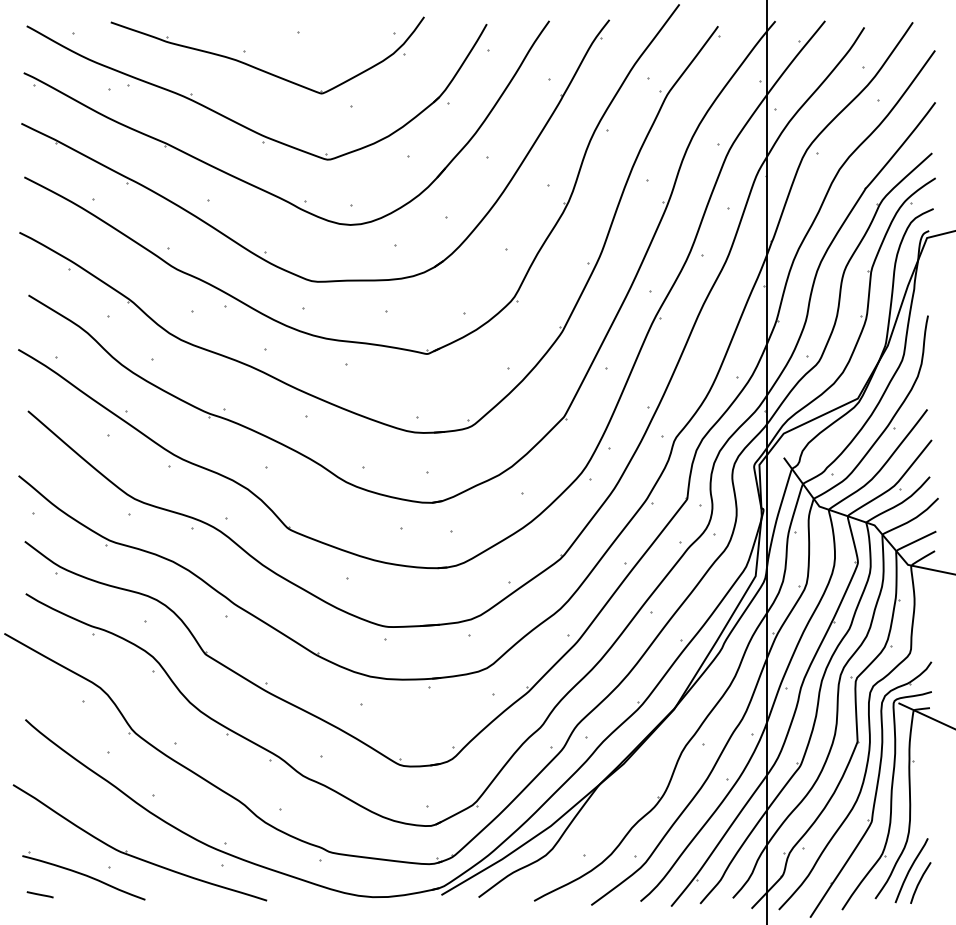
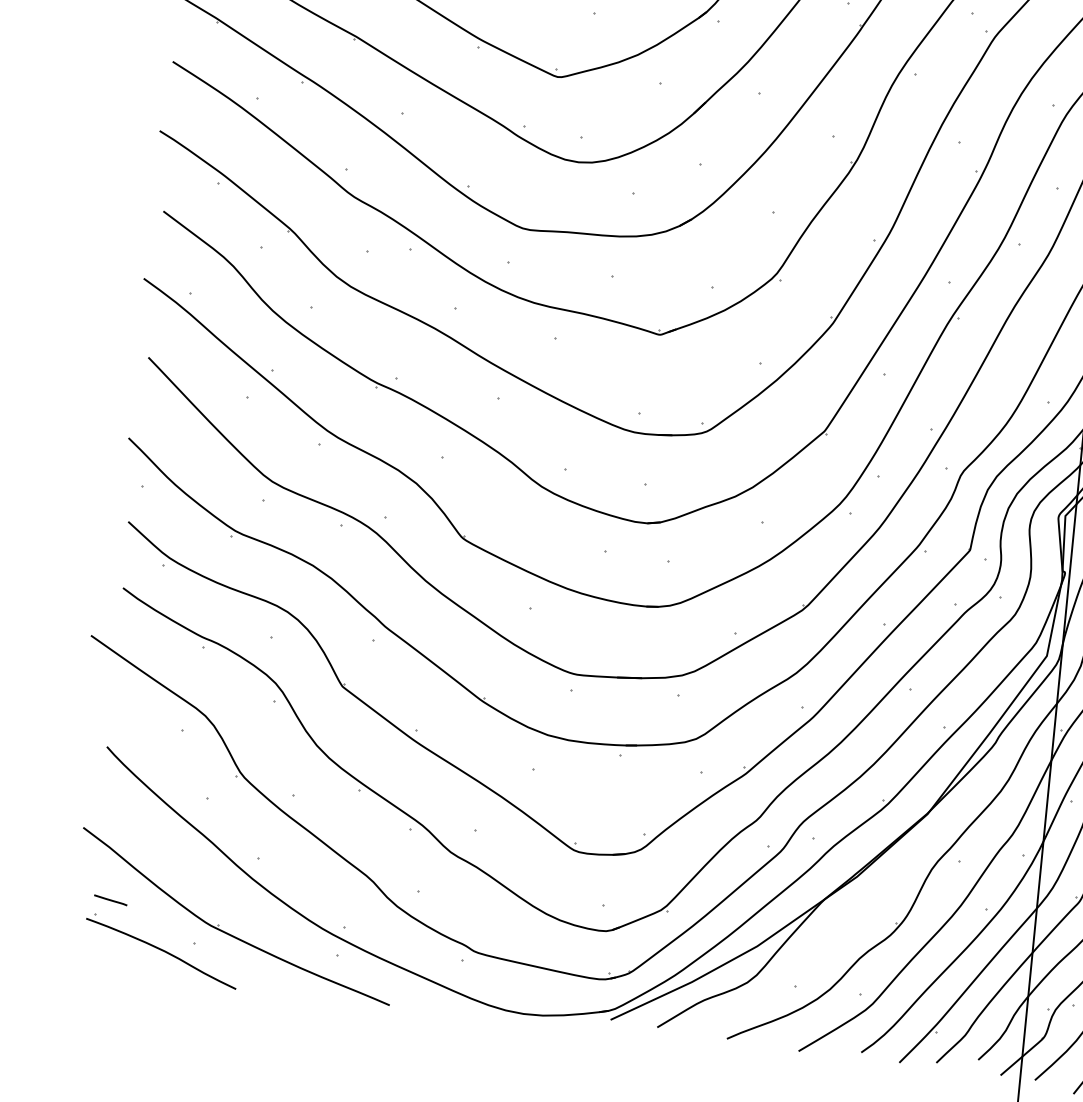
line: (39, 894) -> (109, 899), moved

